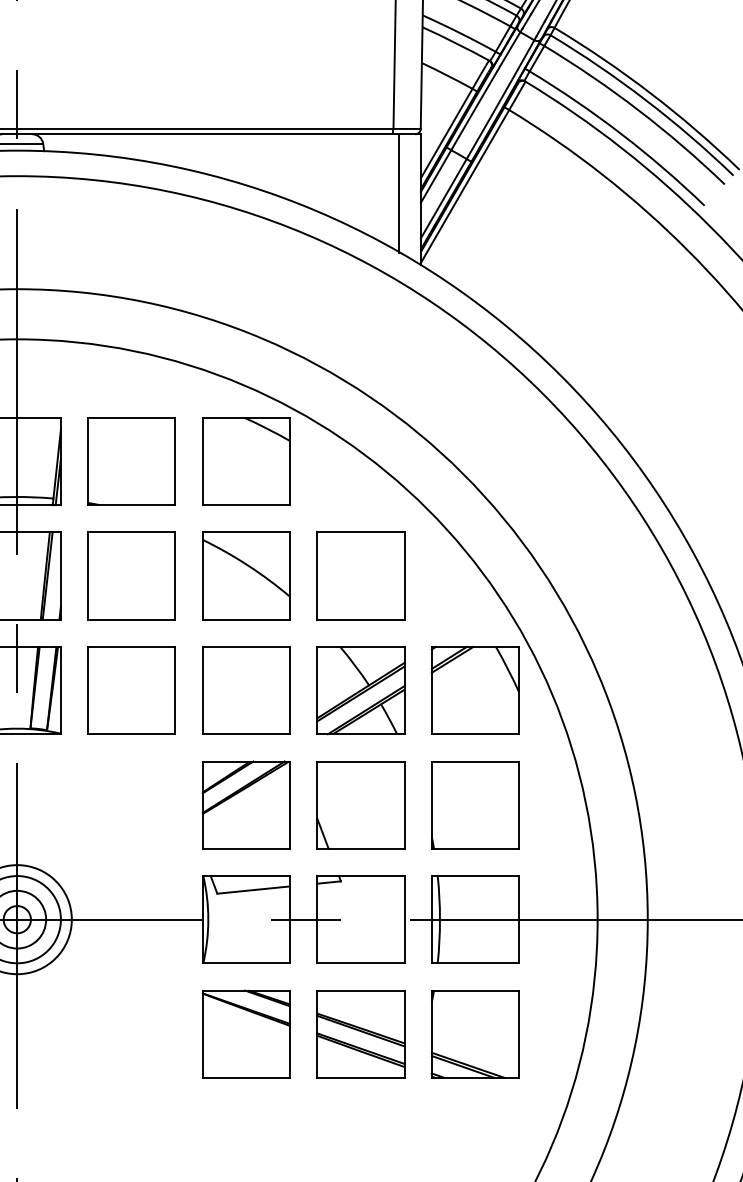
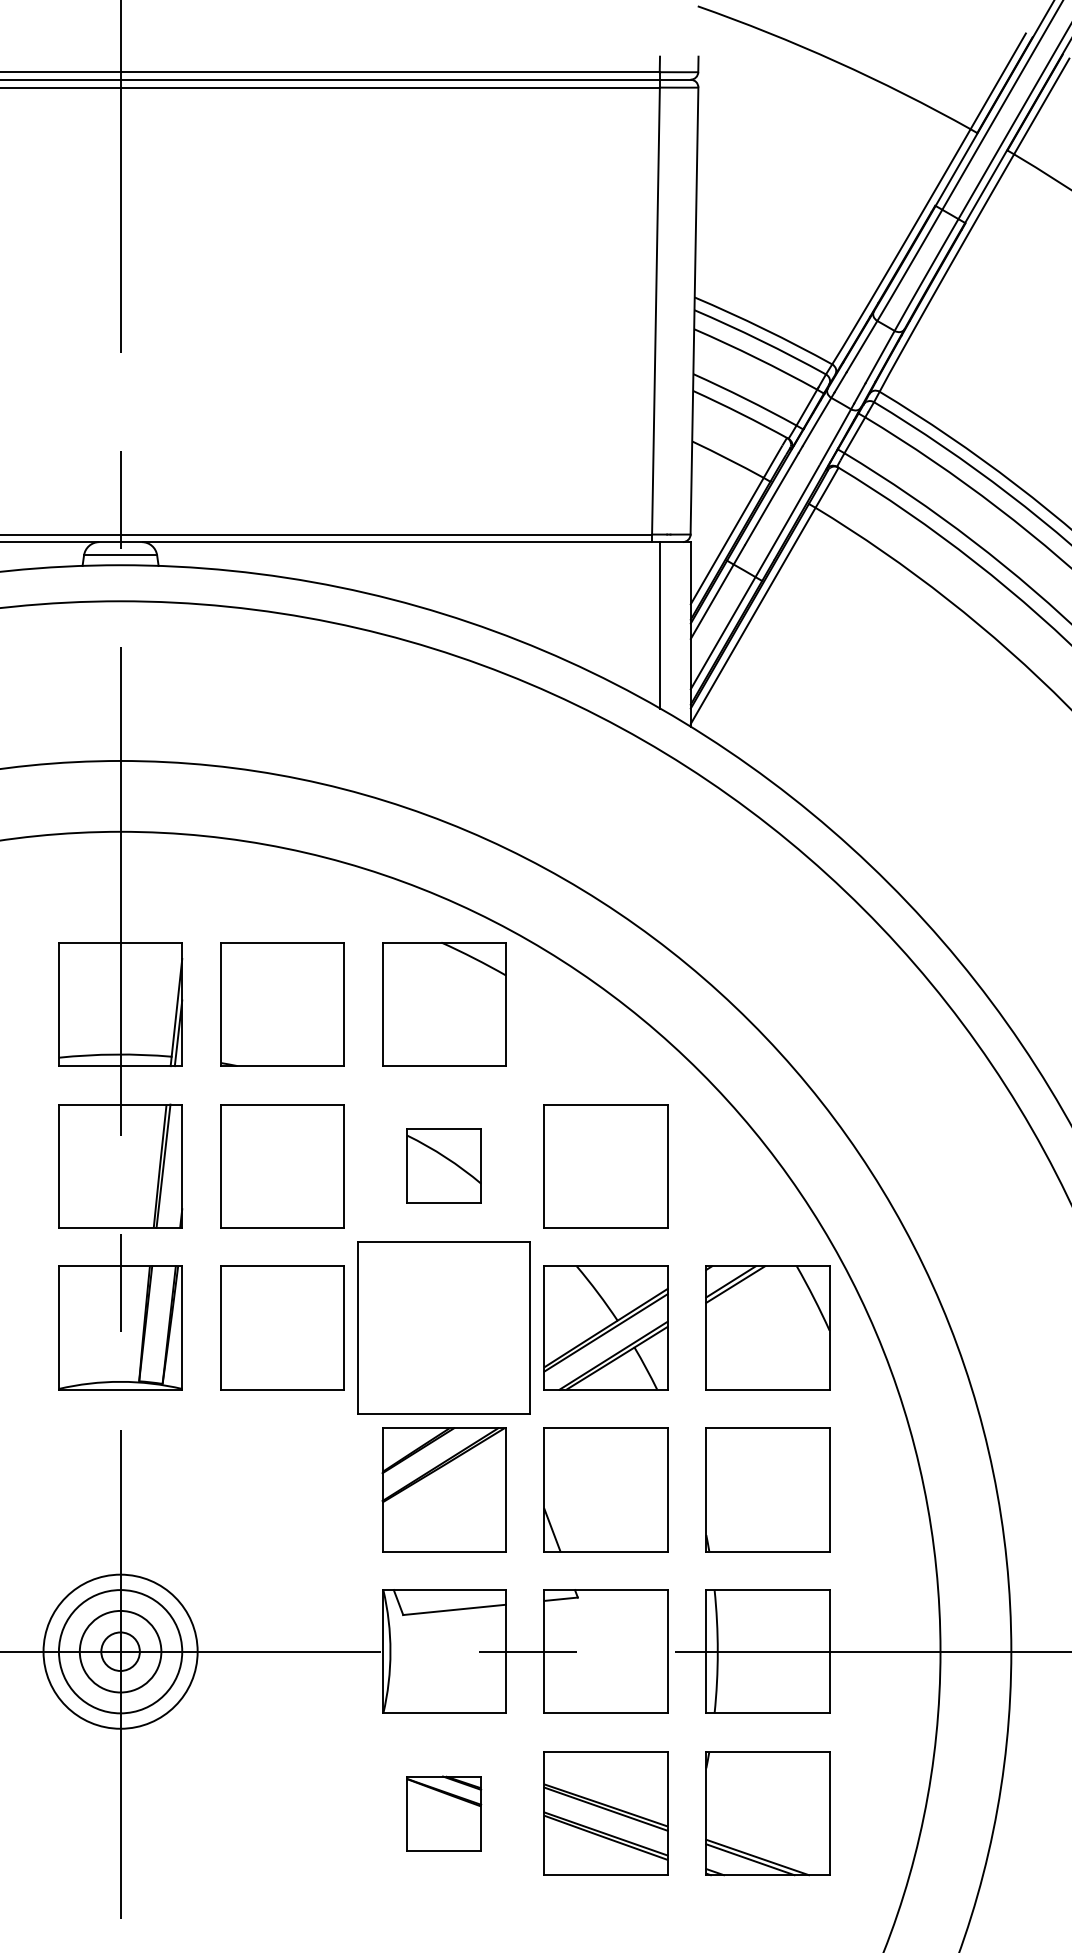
part: (246, 576) -> (444, 1166), size x0.6
part: (246, 690) -> (444, 1327), size x1.4
part: (245, 1034) -> (443, 1813), size x0.6

